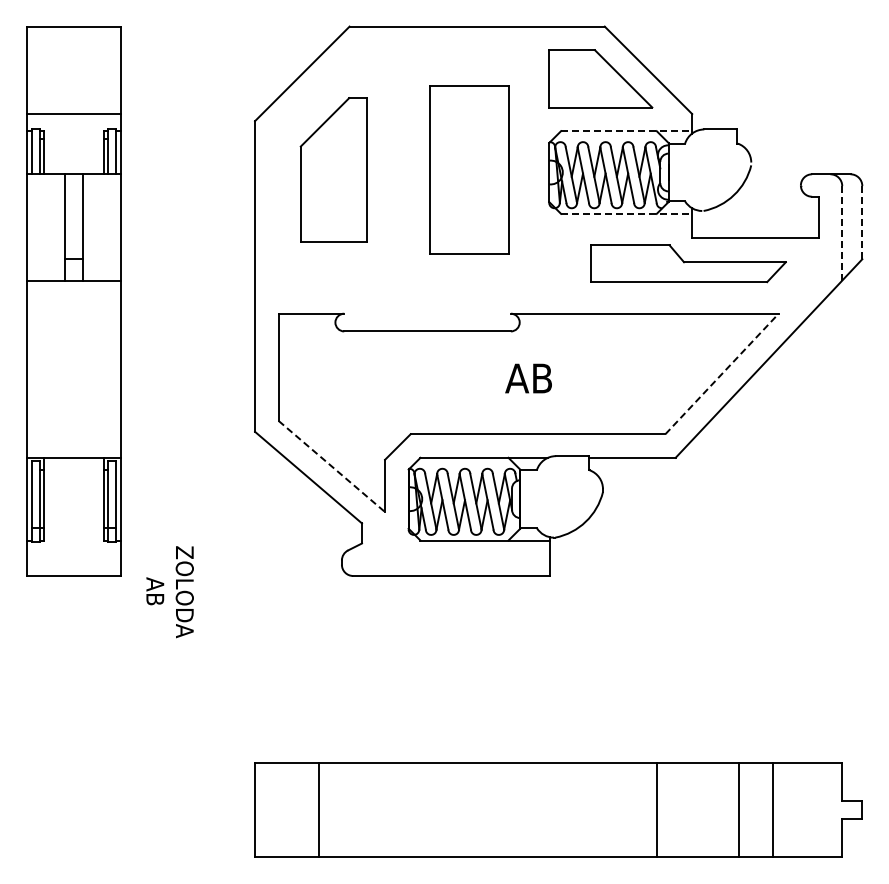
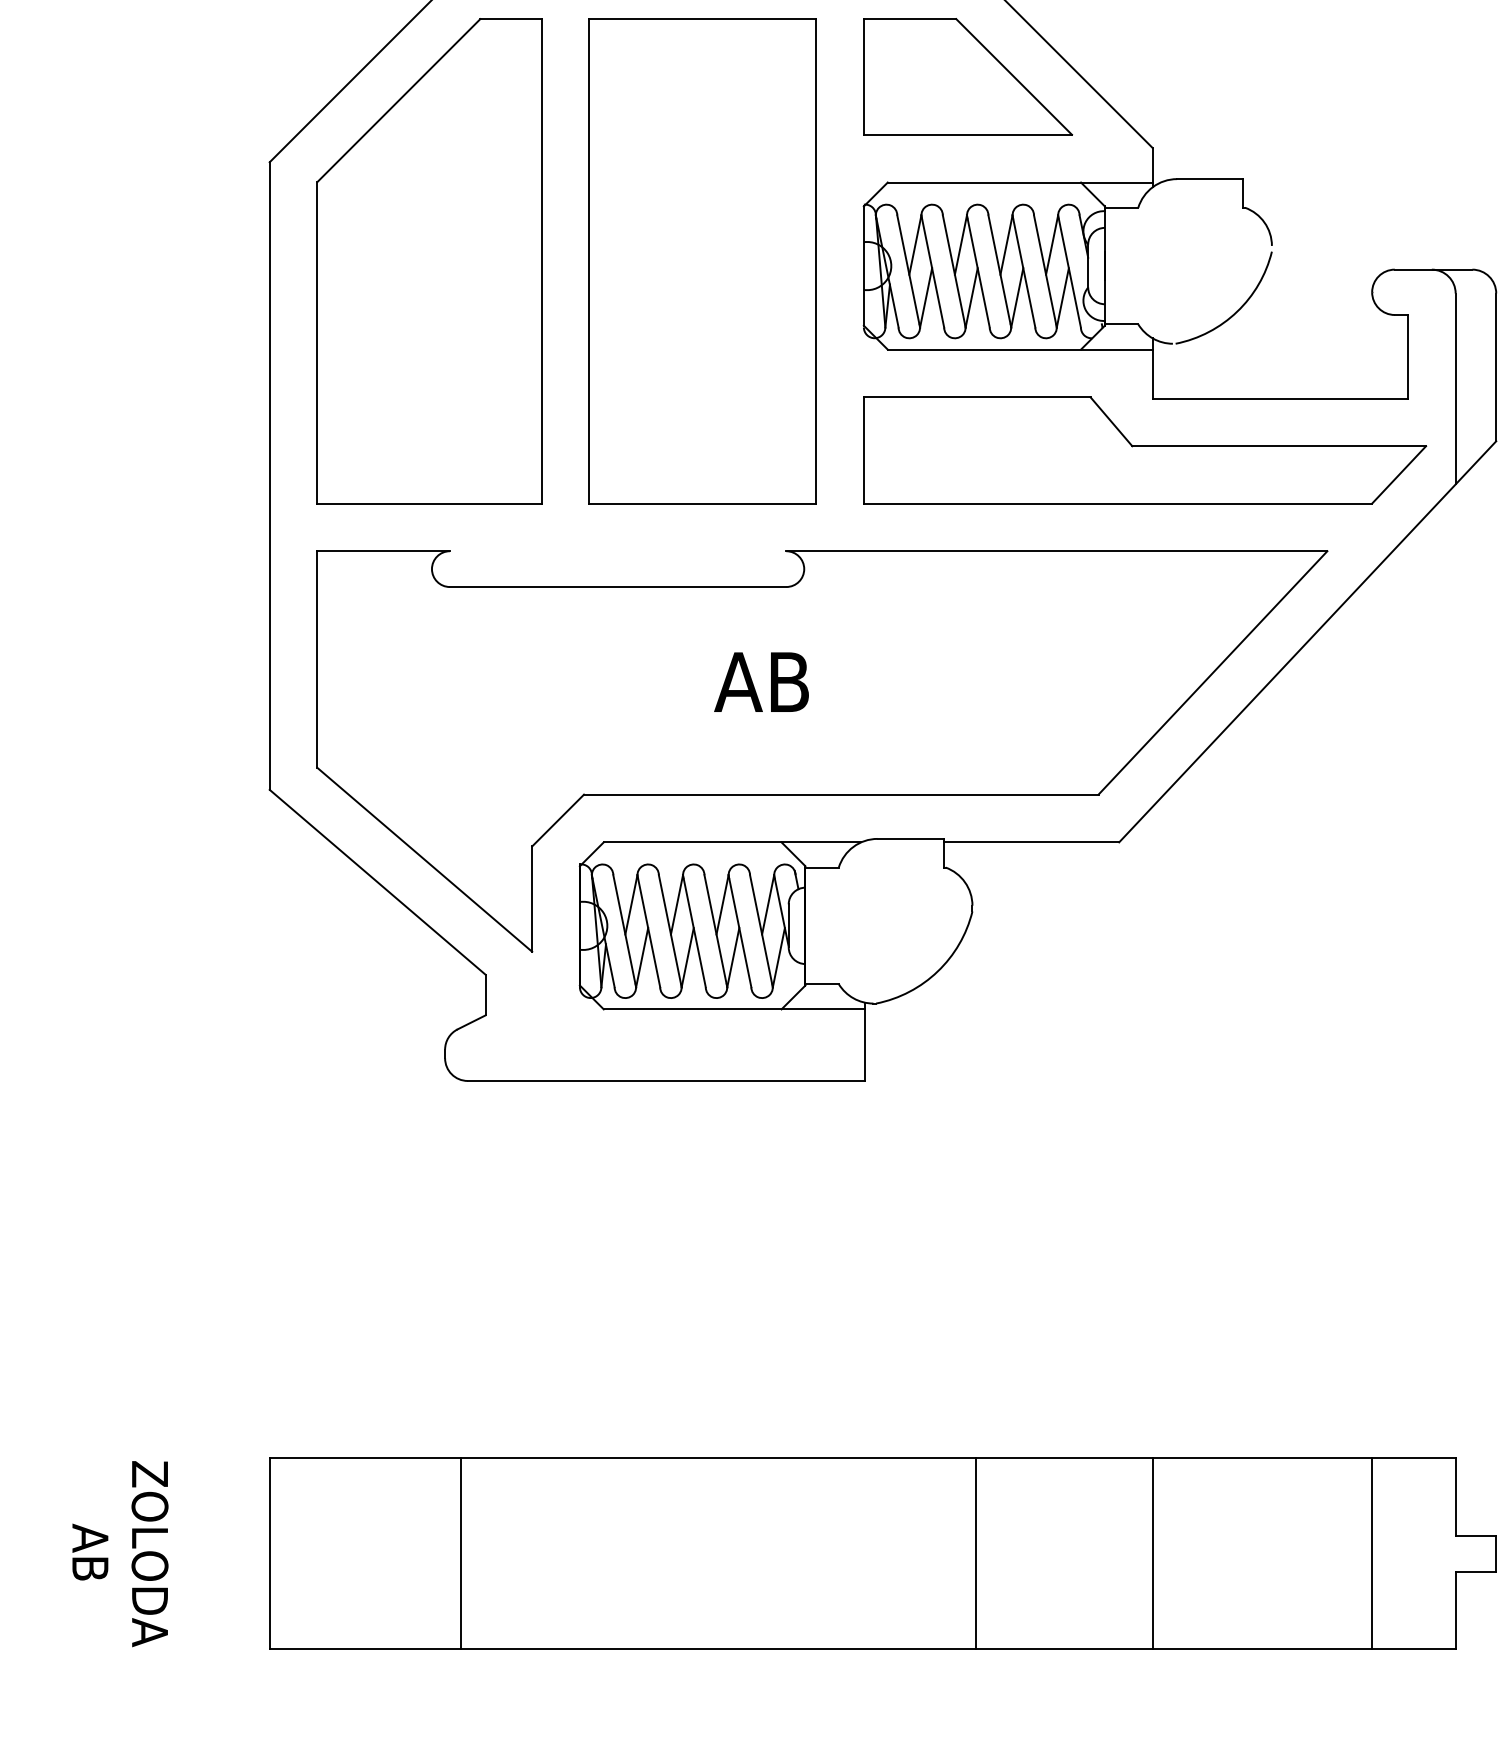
line: (626, 131) -> (1019, 183), dashed -> solid
part: (333, 169) -> (428, 259), size x1.67
part: (469, 169) -> (702, 259), size x1.43
line: (626, 213) -> (1019, 348), dashed -> solid
line: (862, 222) -> (1496, 367), dashed -> solid
line: (842, 233) -> (1456, 389), dashed -> solid
part: (688, 263) -> (1145, 449), size x1.43
line: (722, 373) -> (1213, 672), dashed -> solid
text: (528, 378) -> (761, 682), moved
line: (331, 466) -> (424, 859), dashed -> solid
text: (169, 592) -> (119, 1554), moved
line: (318, 809) -> (460, 1552), moved
line: (656, 809) -> (975, 1552), moved
line: (739, 809) -> (1153, 1552), moved
line: (772, 809) -> (1371, 1552), moved

